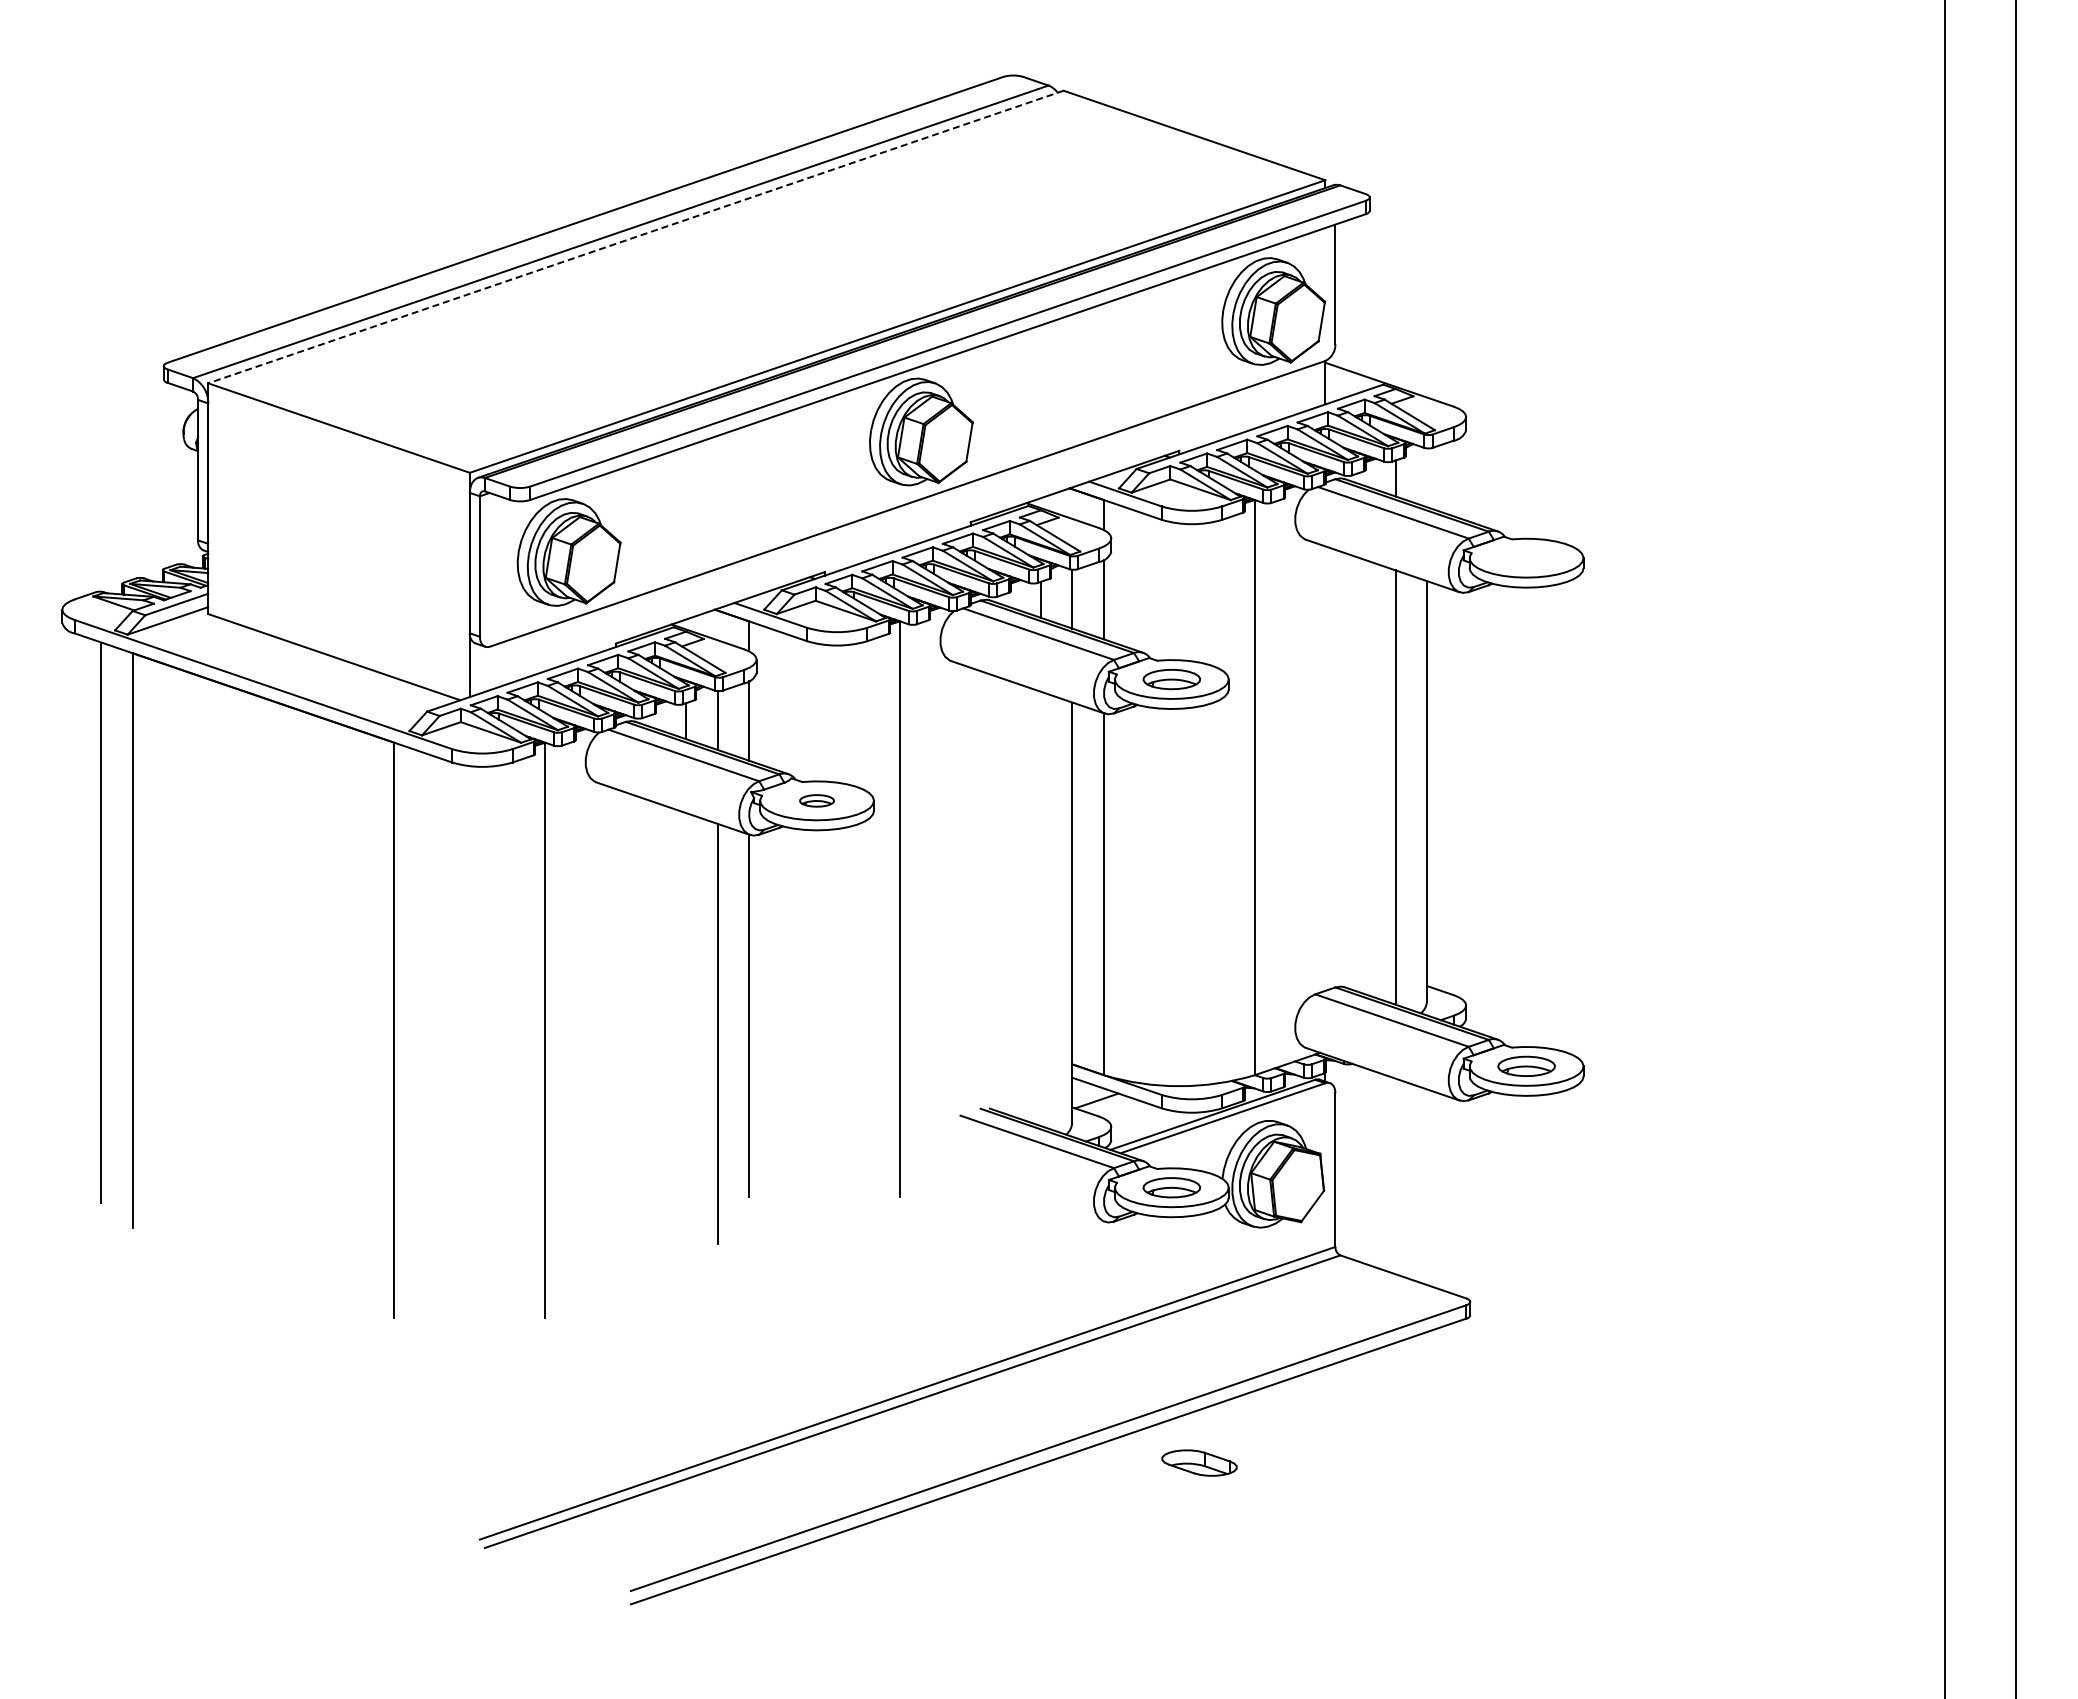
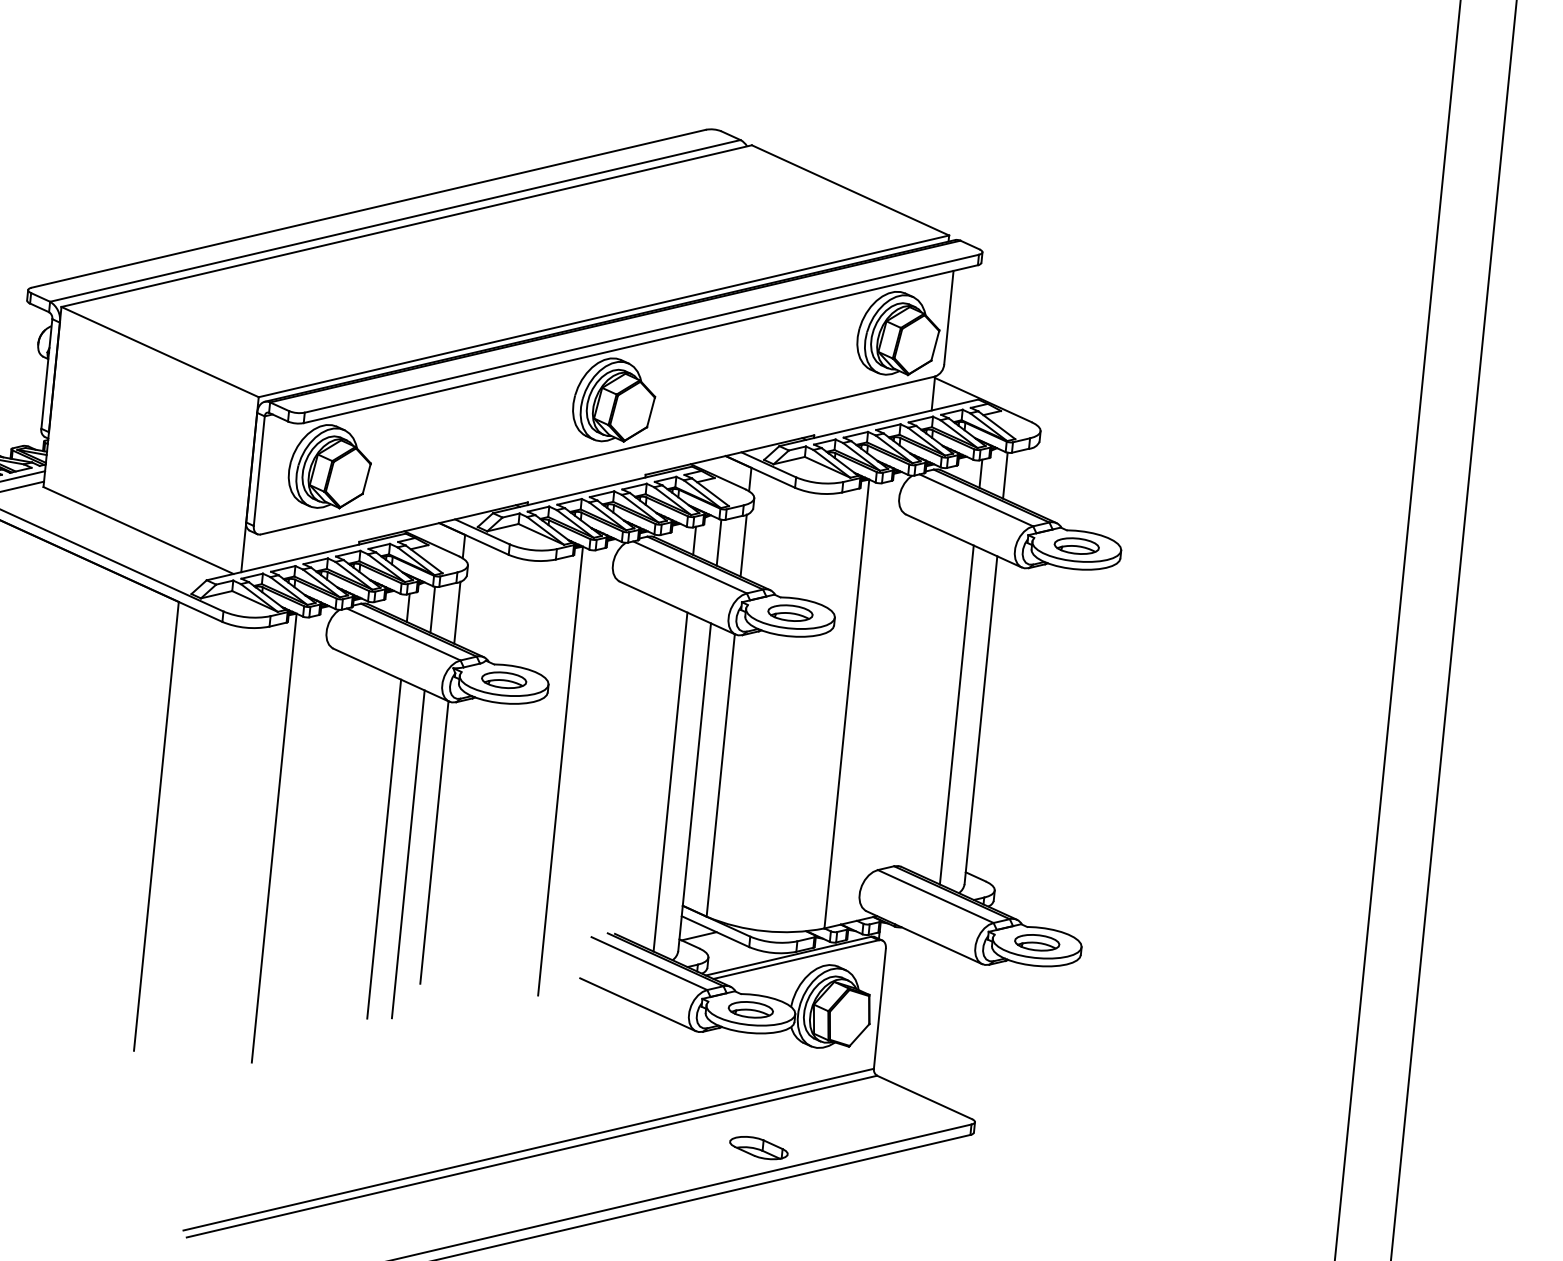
line: (635, 237) -> (406, 226), dashed -> solid
line: (1427, 477) -> (1005, 475), added
part: (1526, 557) -> (1076, 545), added
part: (816, 800) -> (503, 679), size x1.67
line: (1041, 908) -> (670, 781), added
line: (686, 1030) -> (384, 849), added
line: (1027, 1195) -> (637, 1004), added
part: (1199, 1462) -> (758, 1147), moved

